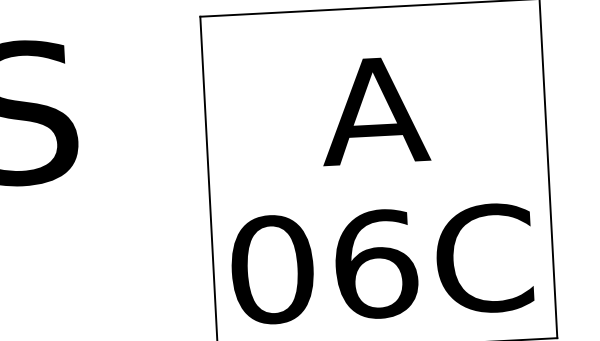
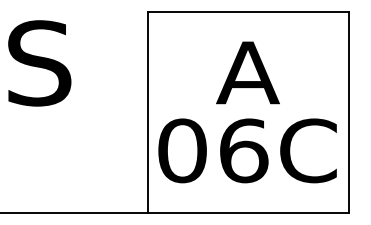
text: (381, 263) -> (247, 150), moved

